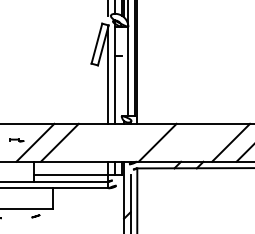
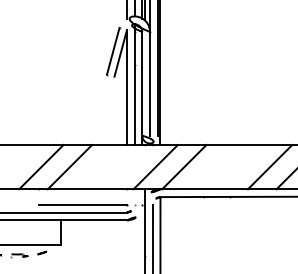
line: (121, 75) -> (142, 88), added
part: (16, 140) -> (19, 255), moved
line: (133, 143) -> (155, 167), added

